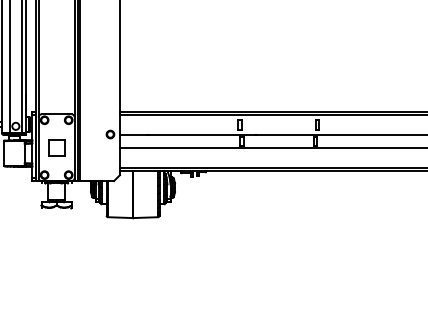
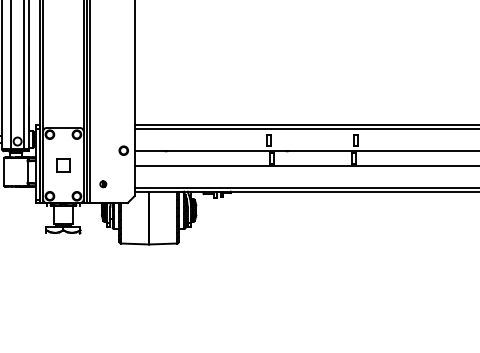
part: (56, 147) -> (63, 165), size x0.71
part: (92, 164) -> (103, 184), added

